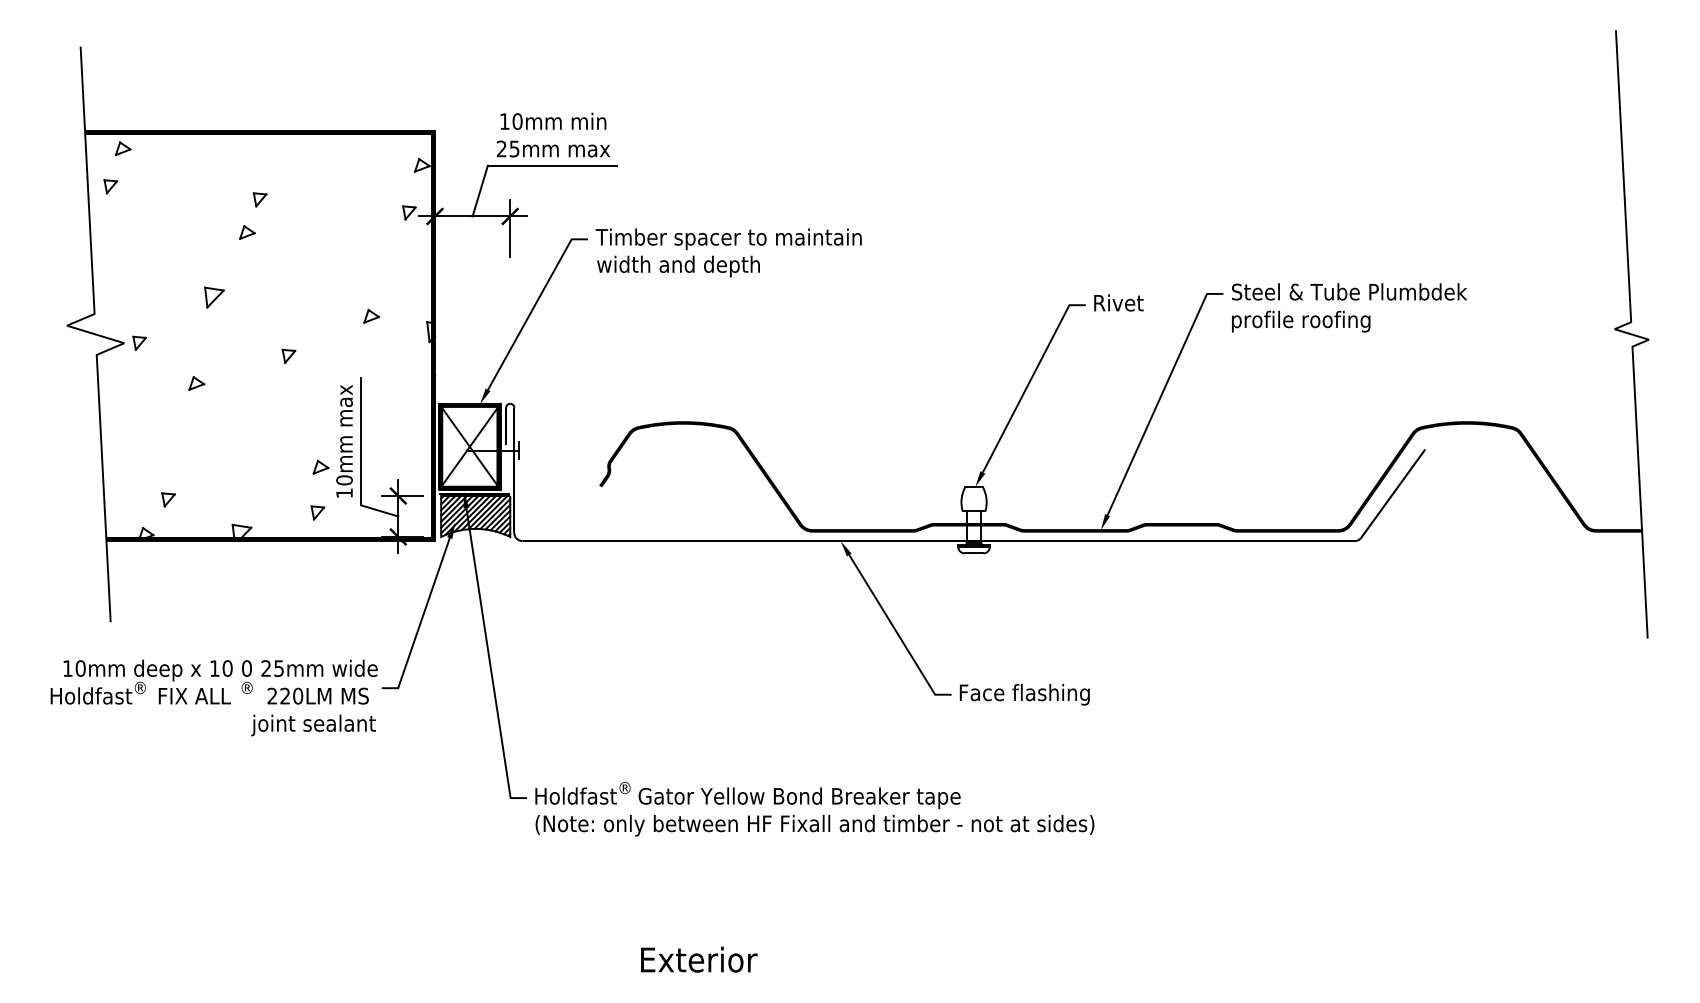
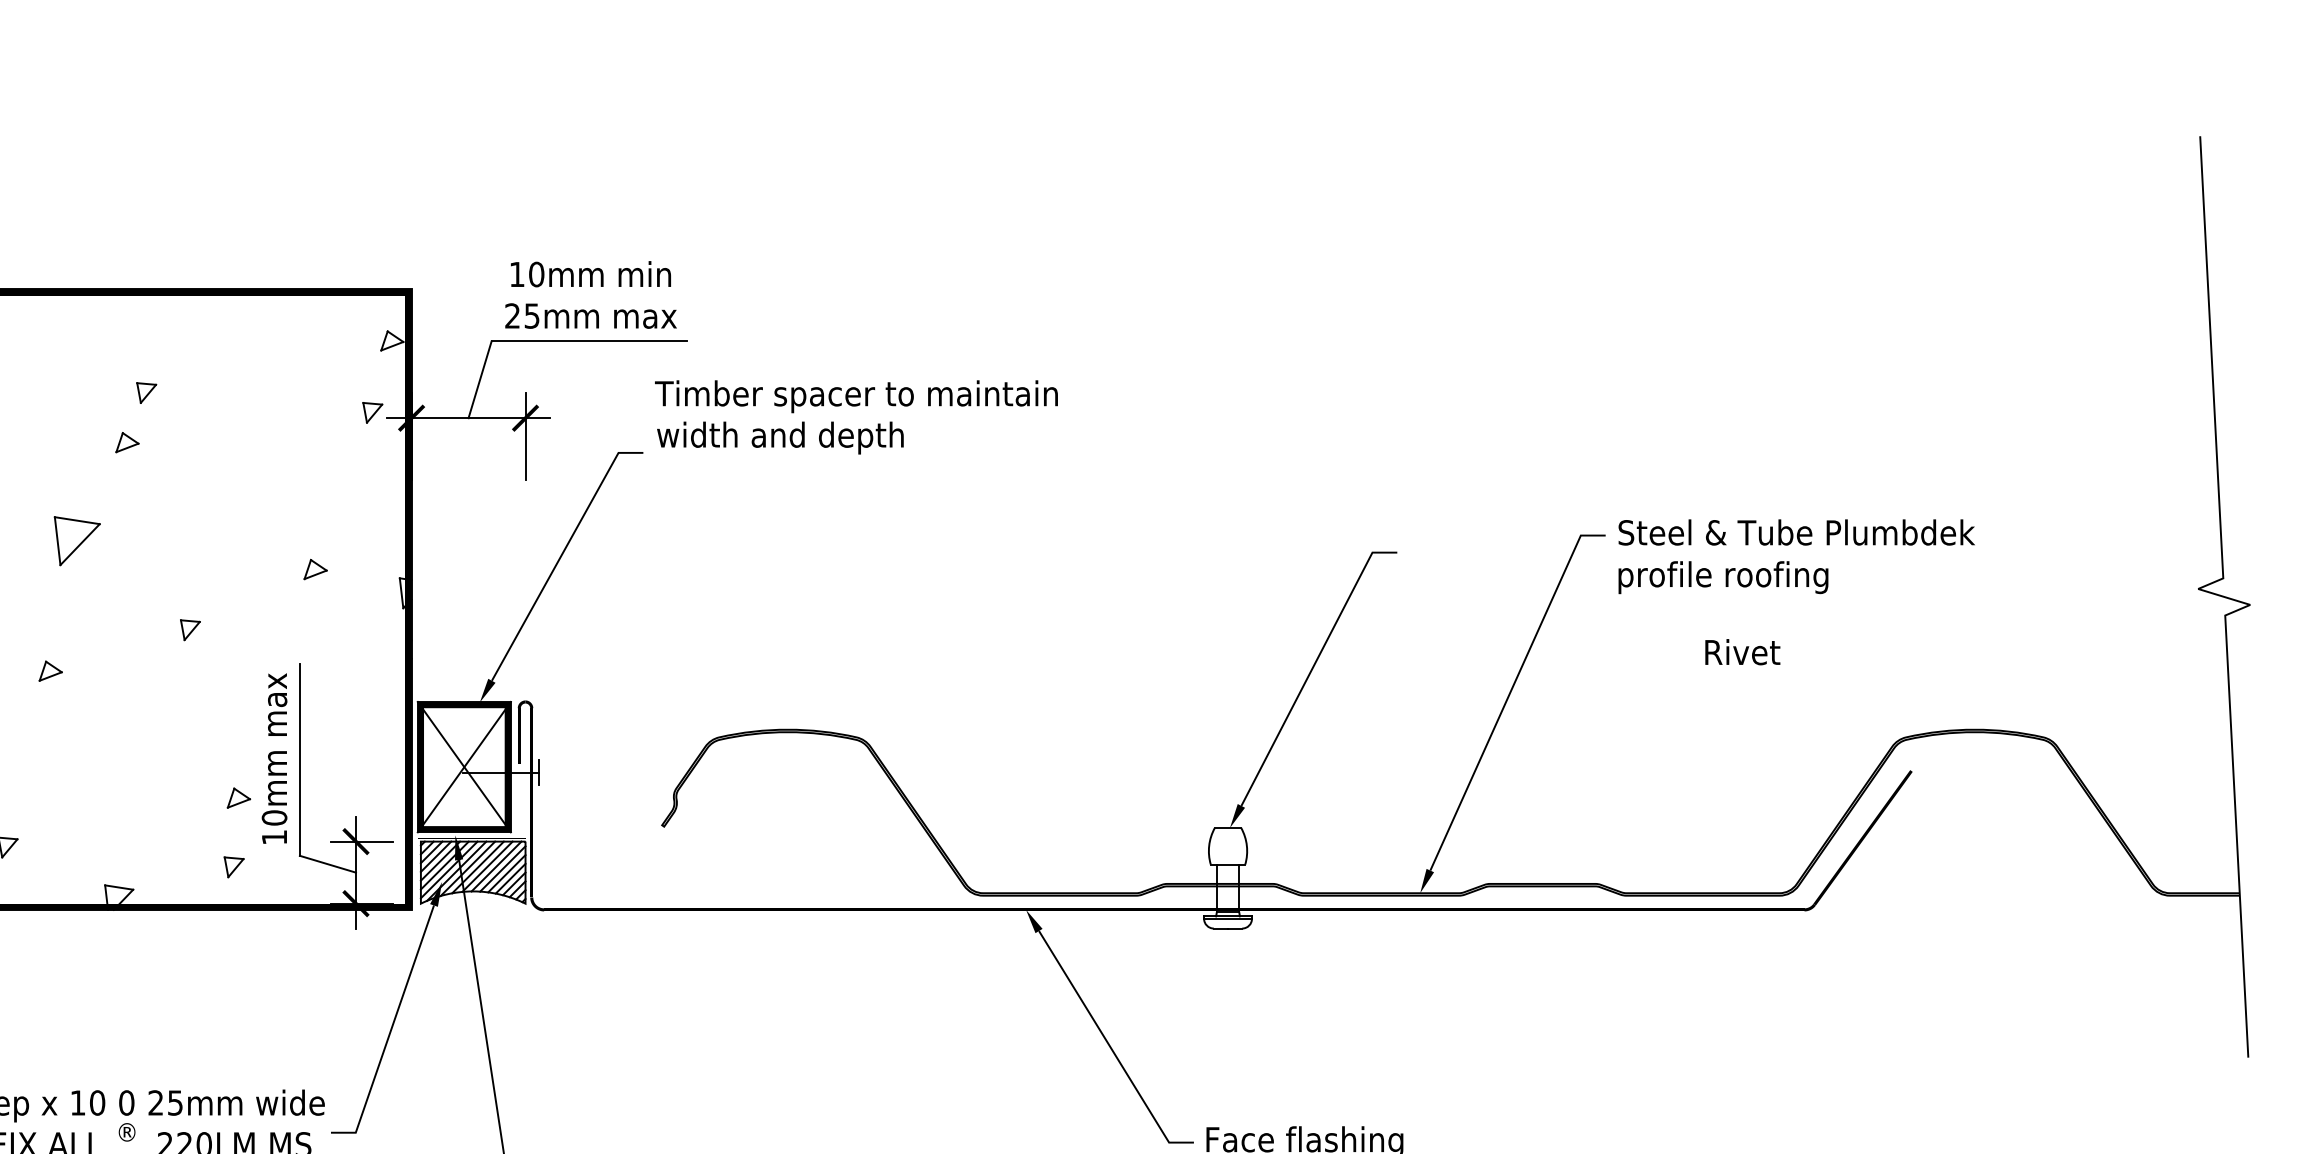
text: (728, 252) -> (856, 416), moved
part: (214, 297) -> (77, 540), size x1.6
text: (1118, 302) -> (1742, 651), moved

